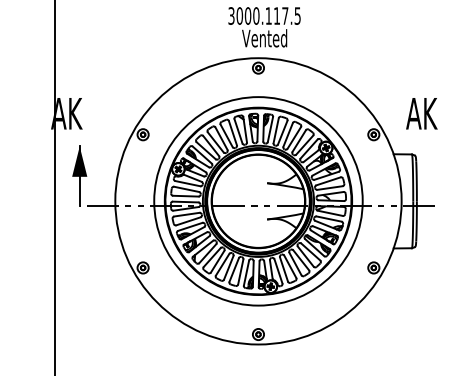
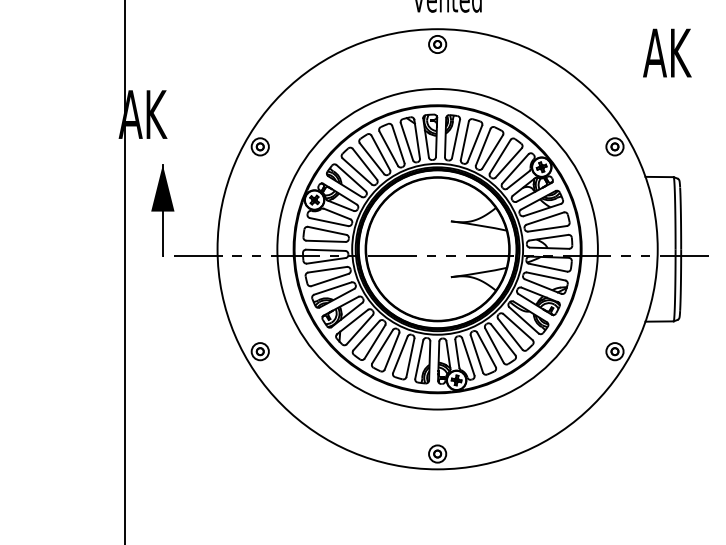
text: (421, 113) -> (666, 52), moved

